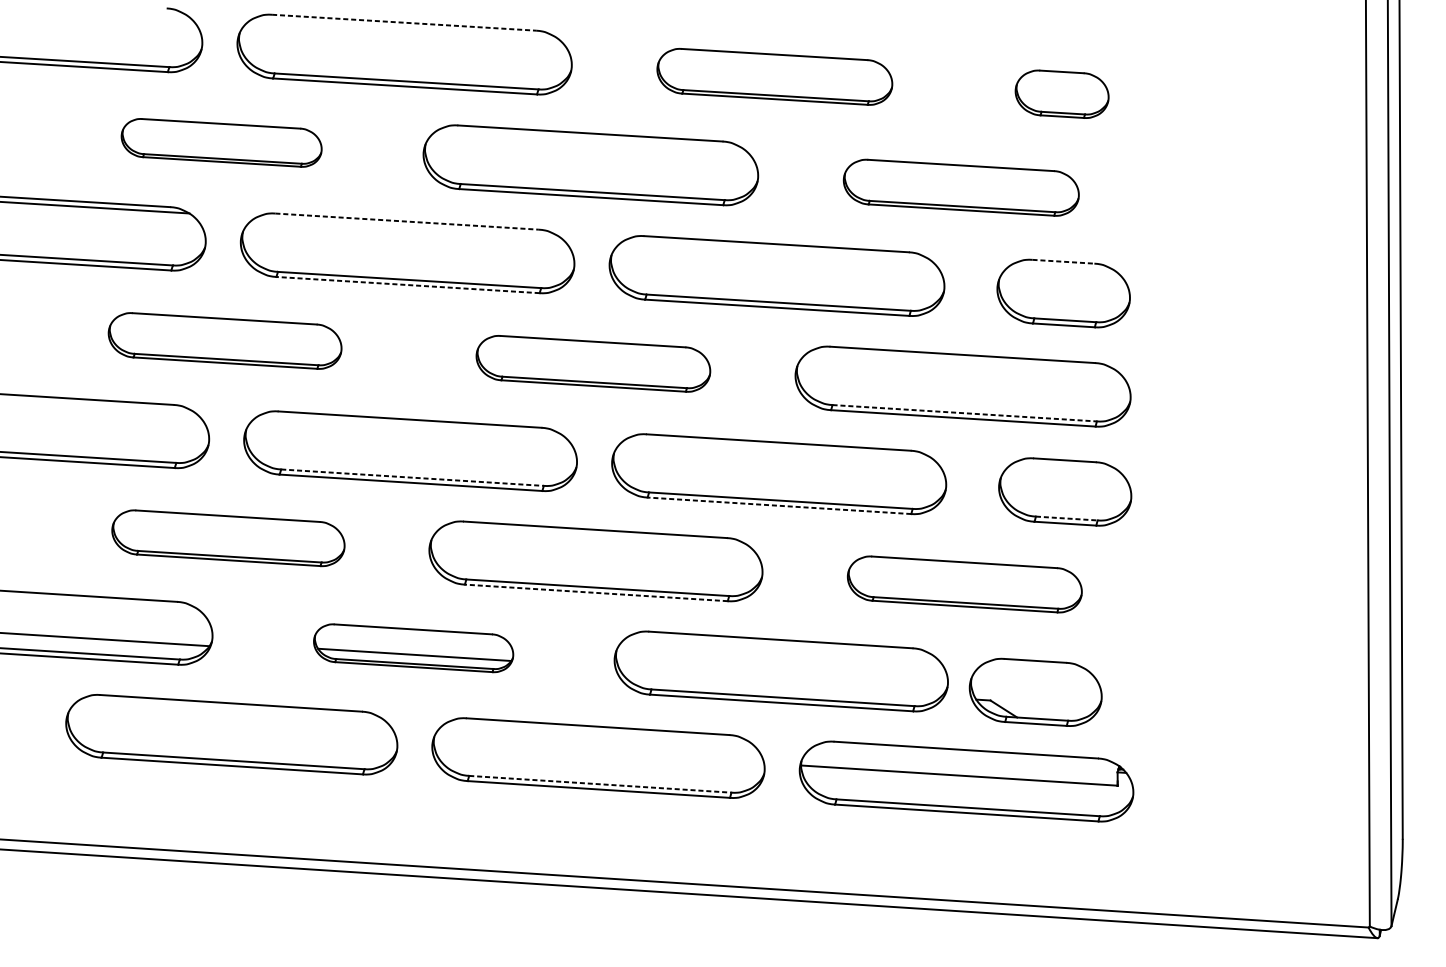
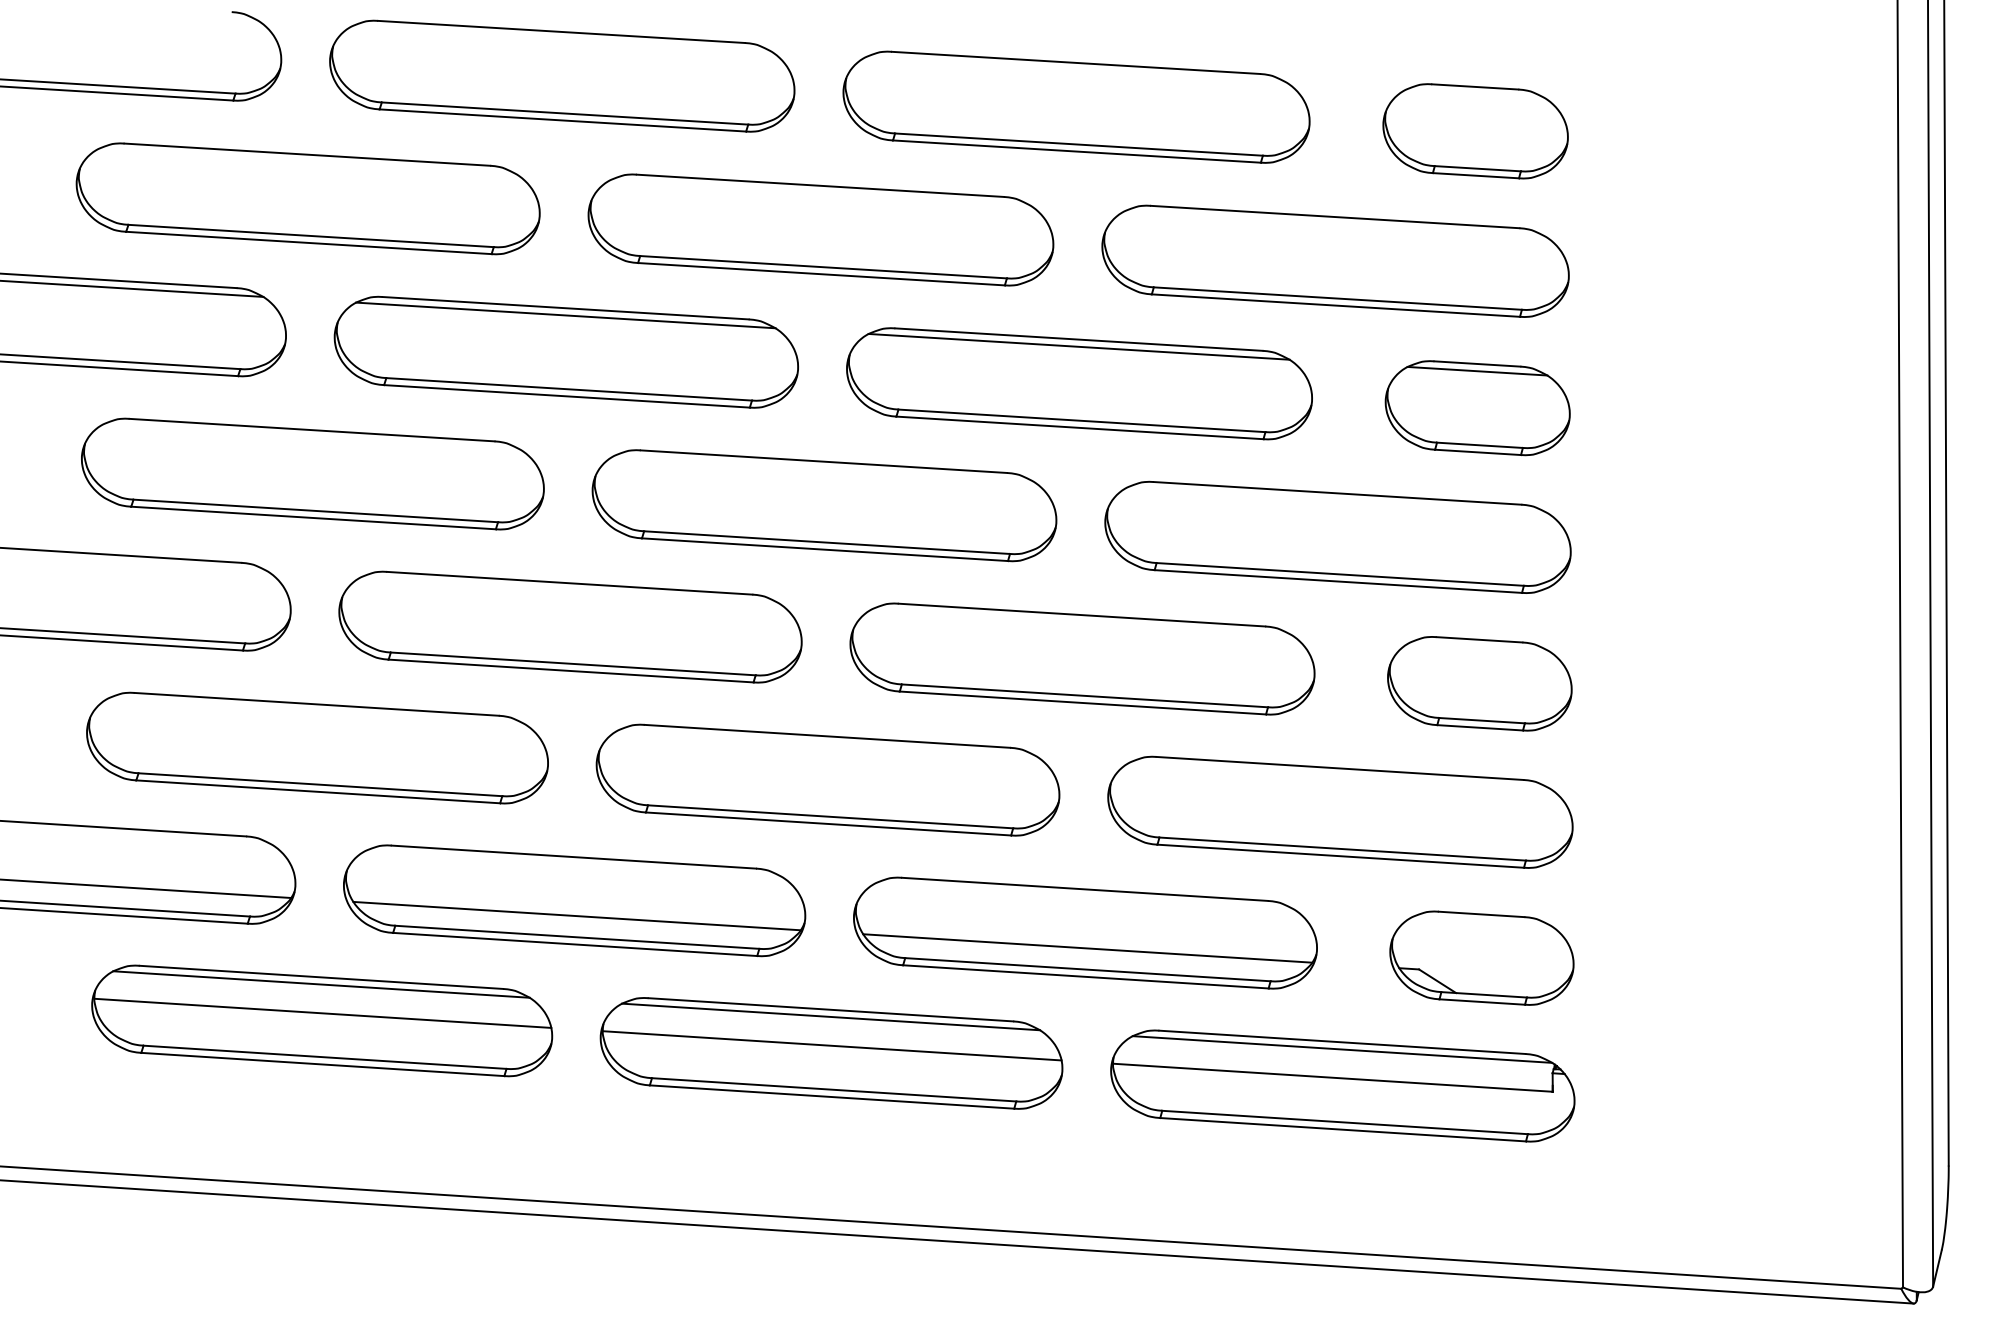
line: (404, 22) -> (561, 31), dashed -> solid
part: (774, 76) -> (1076, 106), size x1.43
part: (1062, 94) -> (1475, 131), size x1.43
part: (221, 142) -> (307, 198), size x1.67
part: (961, 187) -> (1335, 260), size x1.43
line: (407, 221) -> (566, 308), dashed -> solid
line: (406, 226) -> (565, 315), added
line: (776, 249) -> (1078, 346), added
line: (1063, 262) -> (1477, 364), dashed -> solid
line: (1063, 266) -> (1477, 370), added
line: (407, 285) -> (566, 396), dashed -> solid
part: (224, 340) -> (312, 473), size x1.43
part: (593, 363) -> (824, 505), size x1.43
line: (964, 413) -> (1340, 574), dashed -> solid
line: (412, 477) -> (573, 663), dashed -> solid
line: (779, 505) -> (1082, 702), dashed -> solid
line: (1067, 518) -> (1482, 720), dashed -> solid
part: (228, 537) -> (317, 747), size x1.43
part: (964, 583) -> (1340, 811), size x1.43
line: (596, 592) -> (828, 823), dashed -> solid
part: (413, 647) -> (574, 900), size x1.67
line: (782, 682) -> (1087, 948), added
part: (1035, 691) -> (1481, 957), moved
line: (231, 708) -> (321, 984), added
line: (232, 728) -> (322, 1012), added
line: (598, 731) -> (831, 1016), added
line: (598, 752) -> (831, 1045), added
line: (966, 755) -> (1342, 1049), added
line: (600, 784) -> (834, 1089), dashed -> solid

